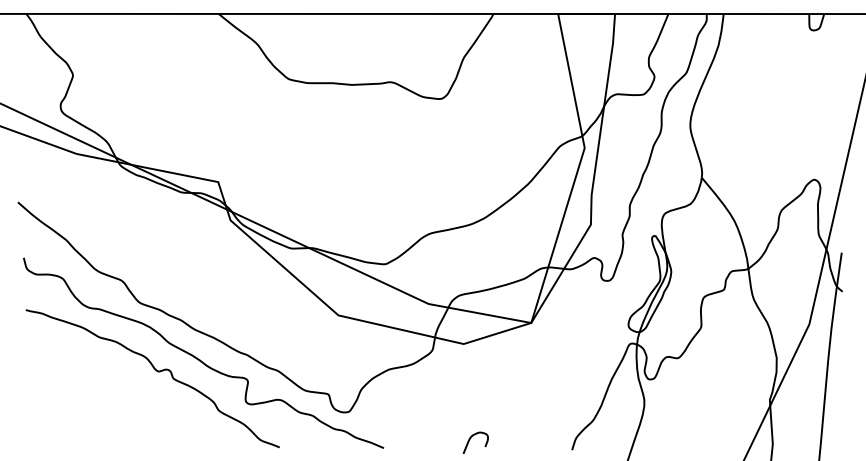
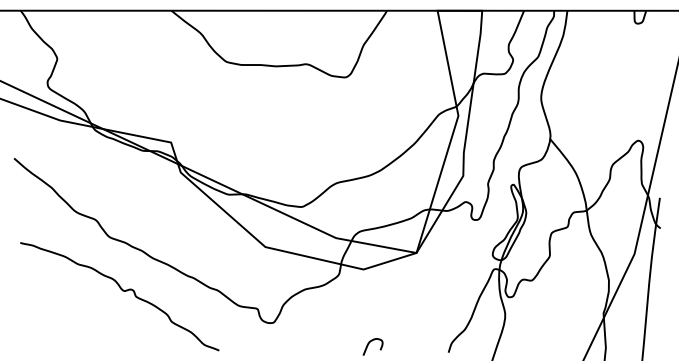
curve: (200, 359) -> (157, 281), removed

